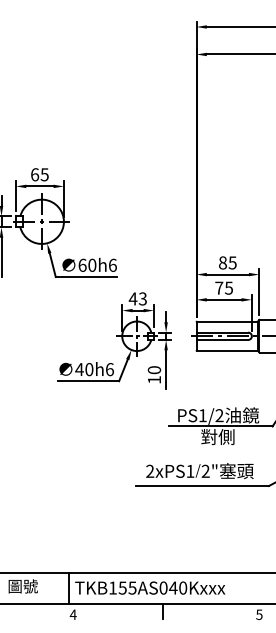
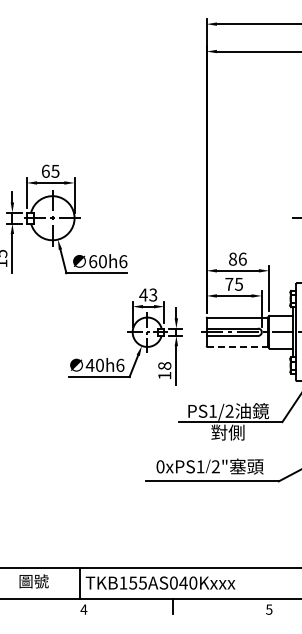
text: (232, 262) -> (242, 258), 85 -> 86
line: (228, 350) -> (238, 346), solid -> dashed
text: (155, 369) -> (165, 365), 10 -> 18
text: (150, 471) -> (160, 466), 2xPS1 -> 0xPS1

